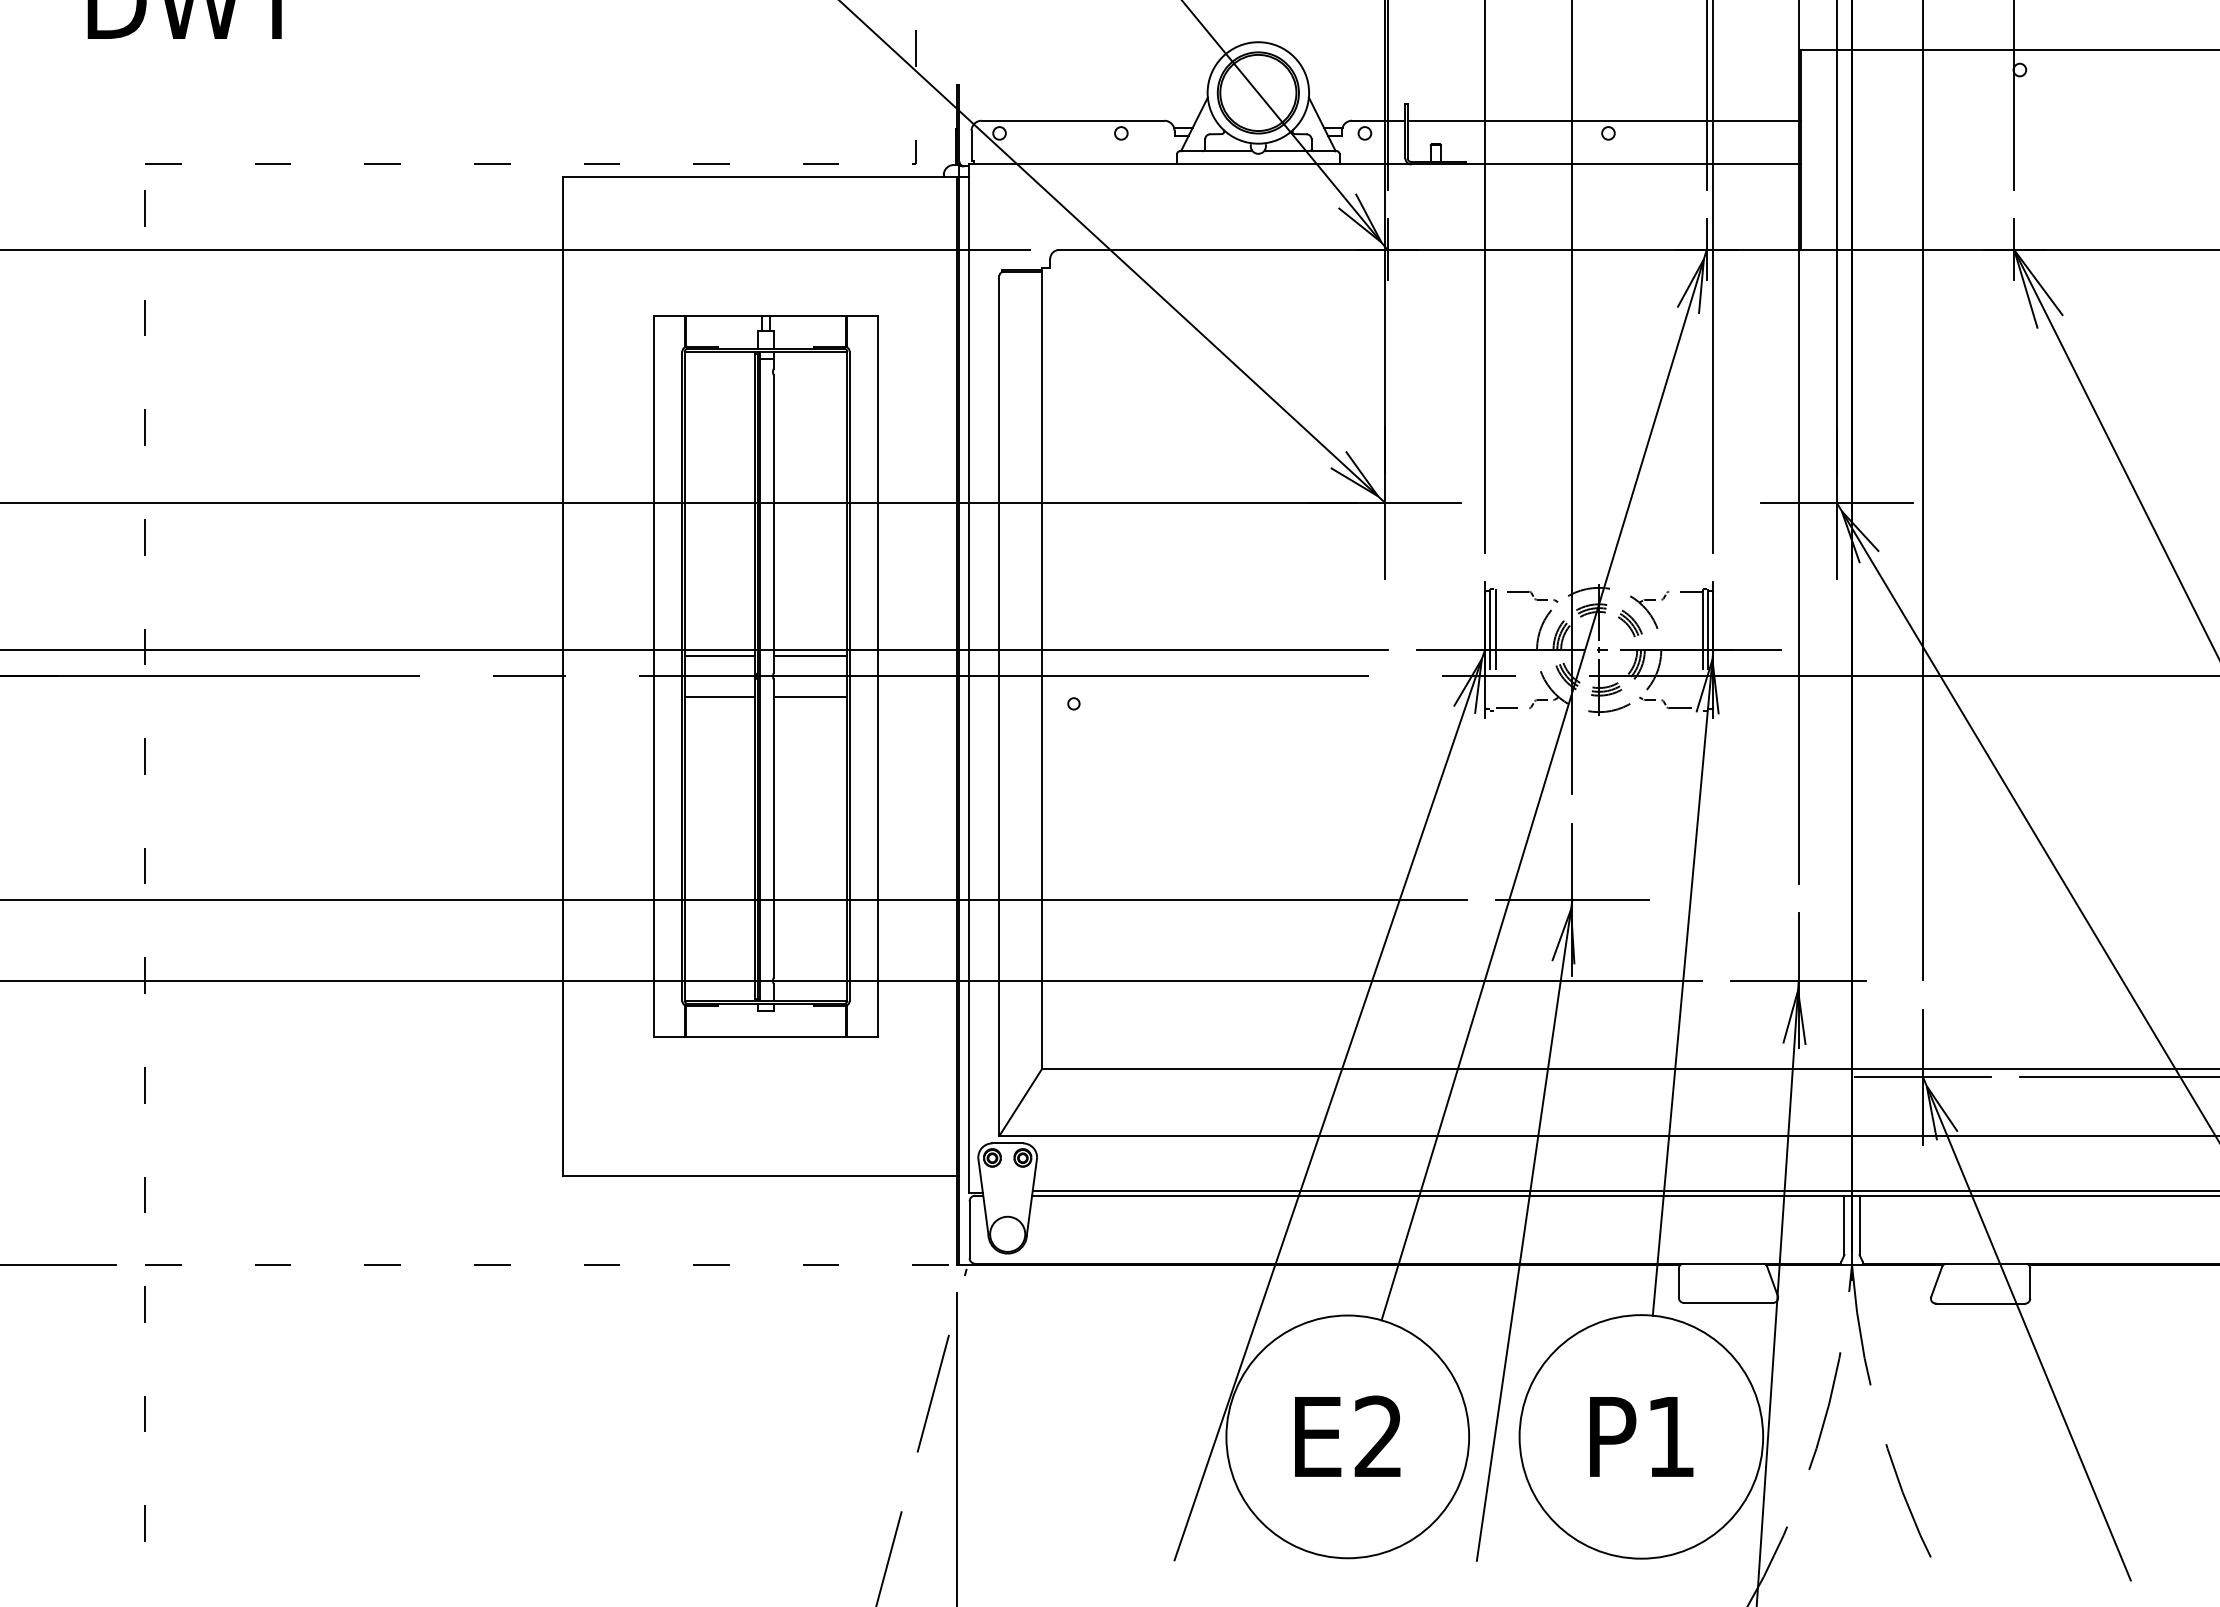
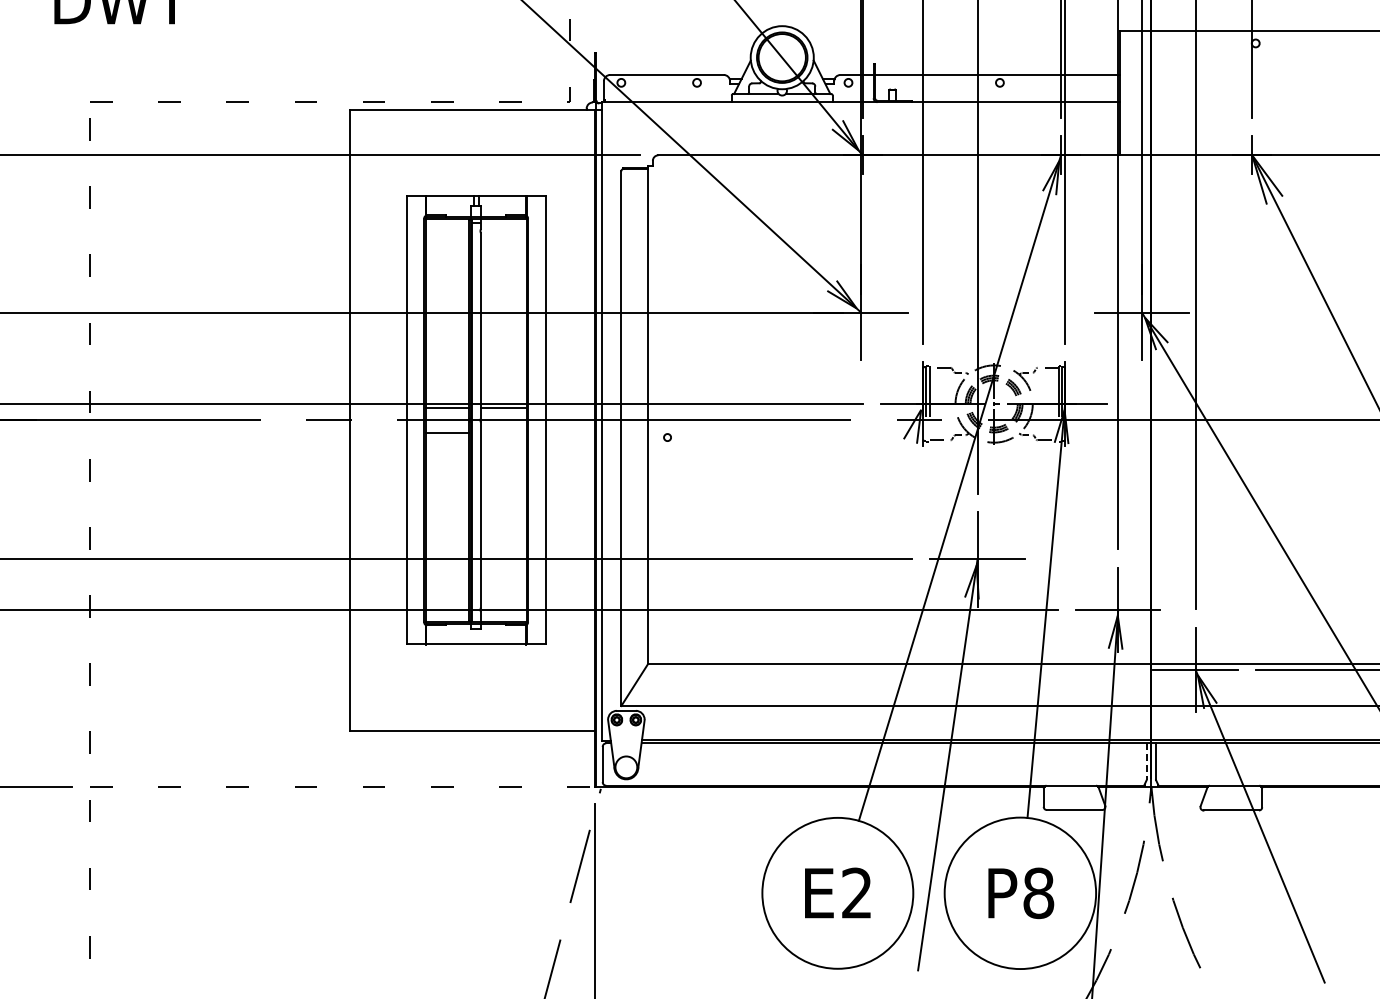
line: (810, 697) -> (503, 433), removed
line: (1329, 1105) -> (826, 687), removed
line: (1844, 1226) -> (1146, 762), solid -> dashed
text: (1670, 1437) -> (1038, 893), P1 -> P8

